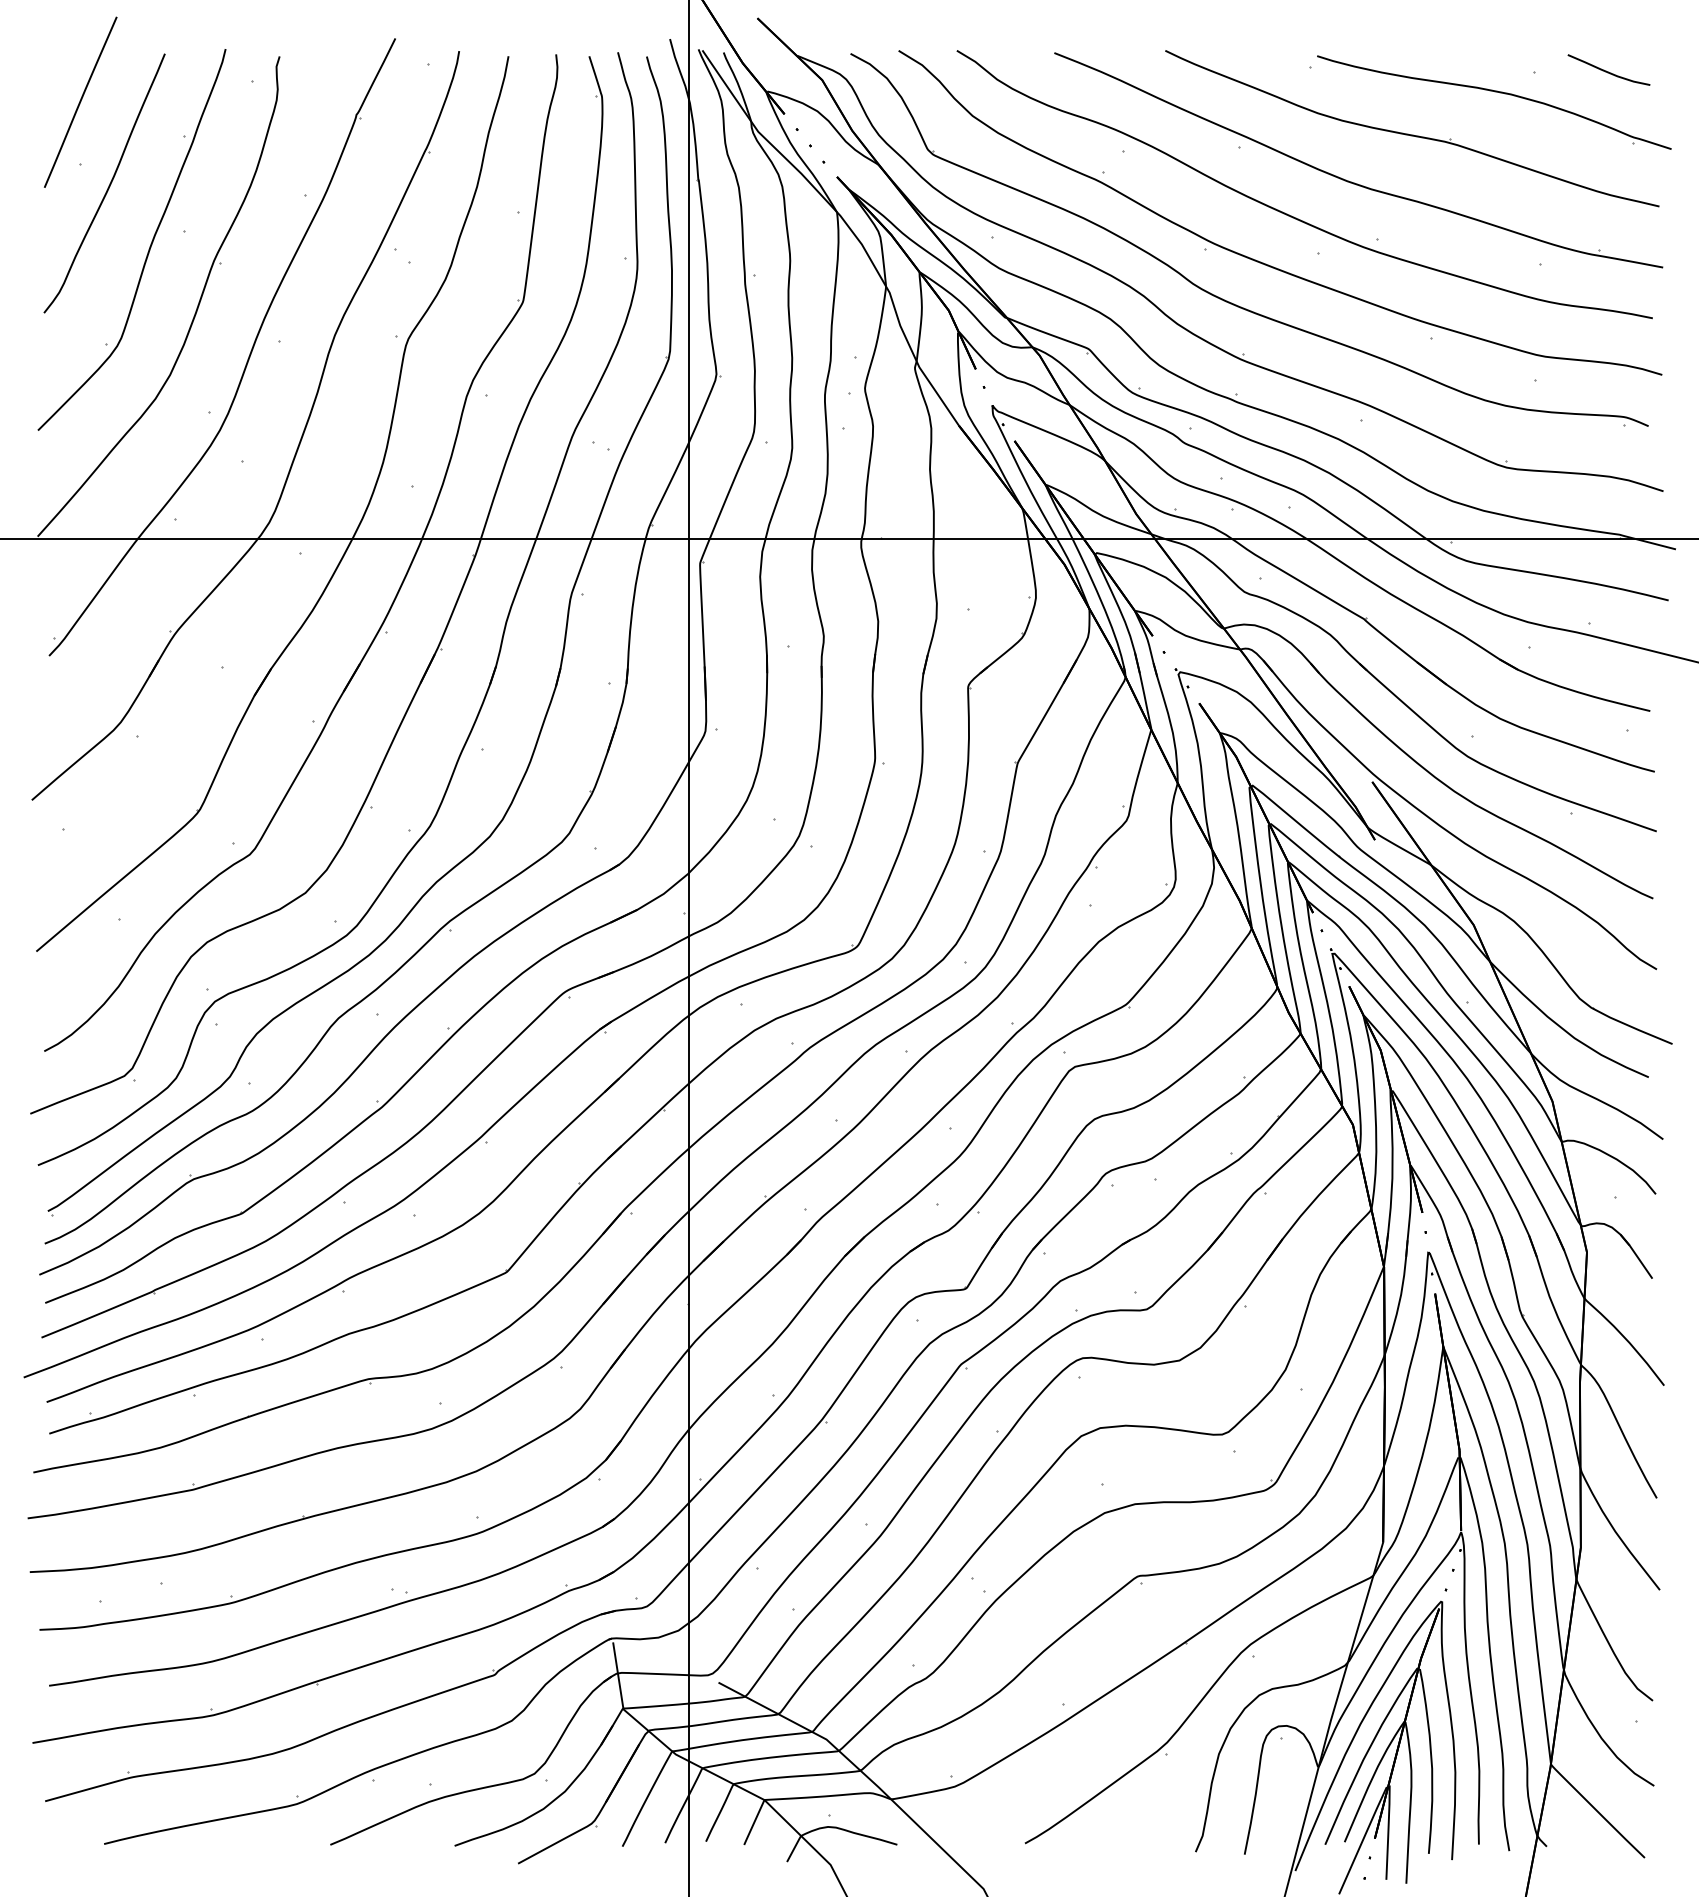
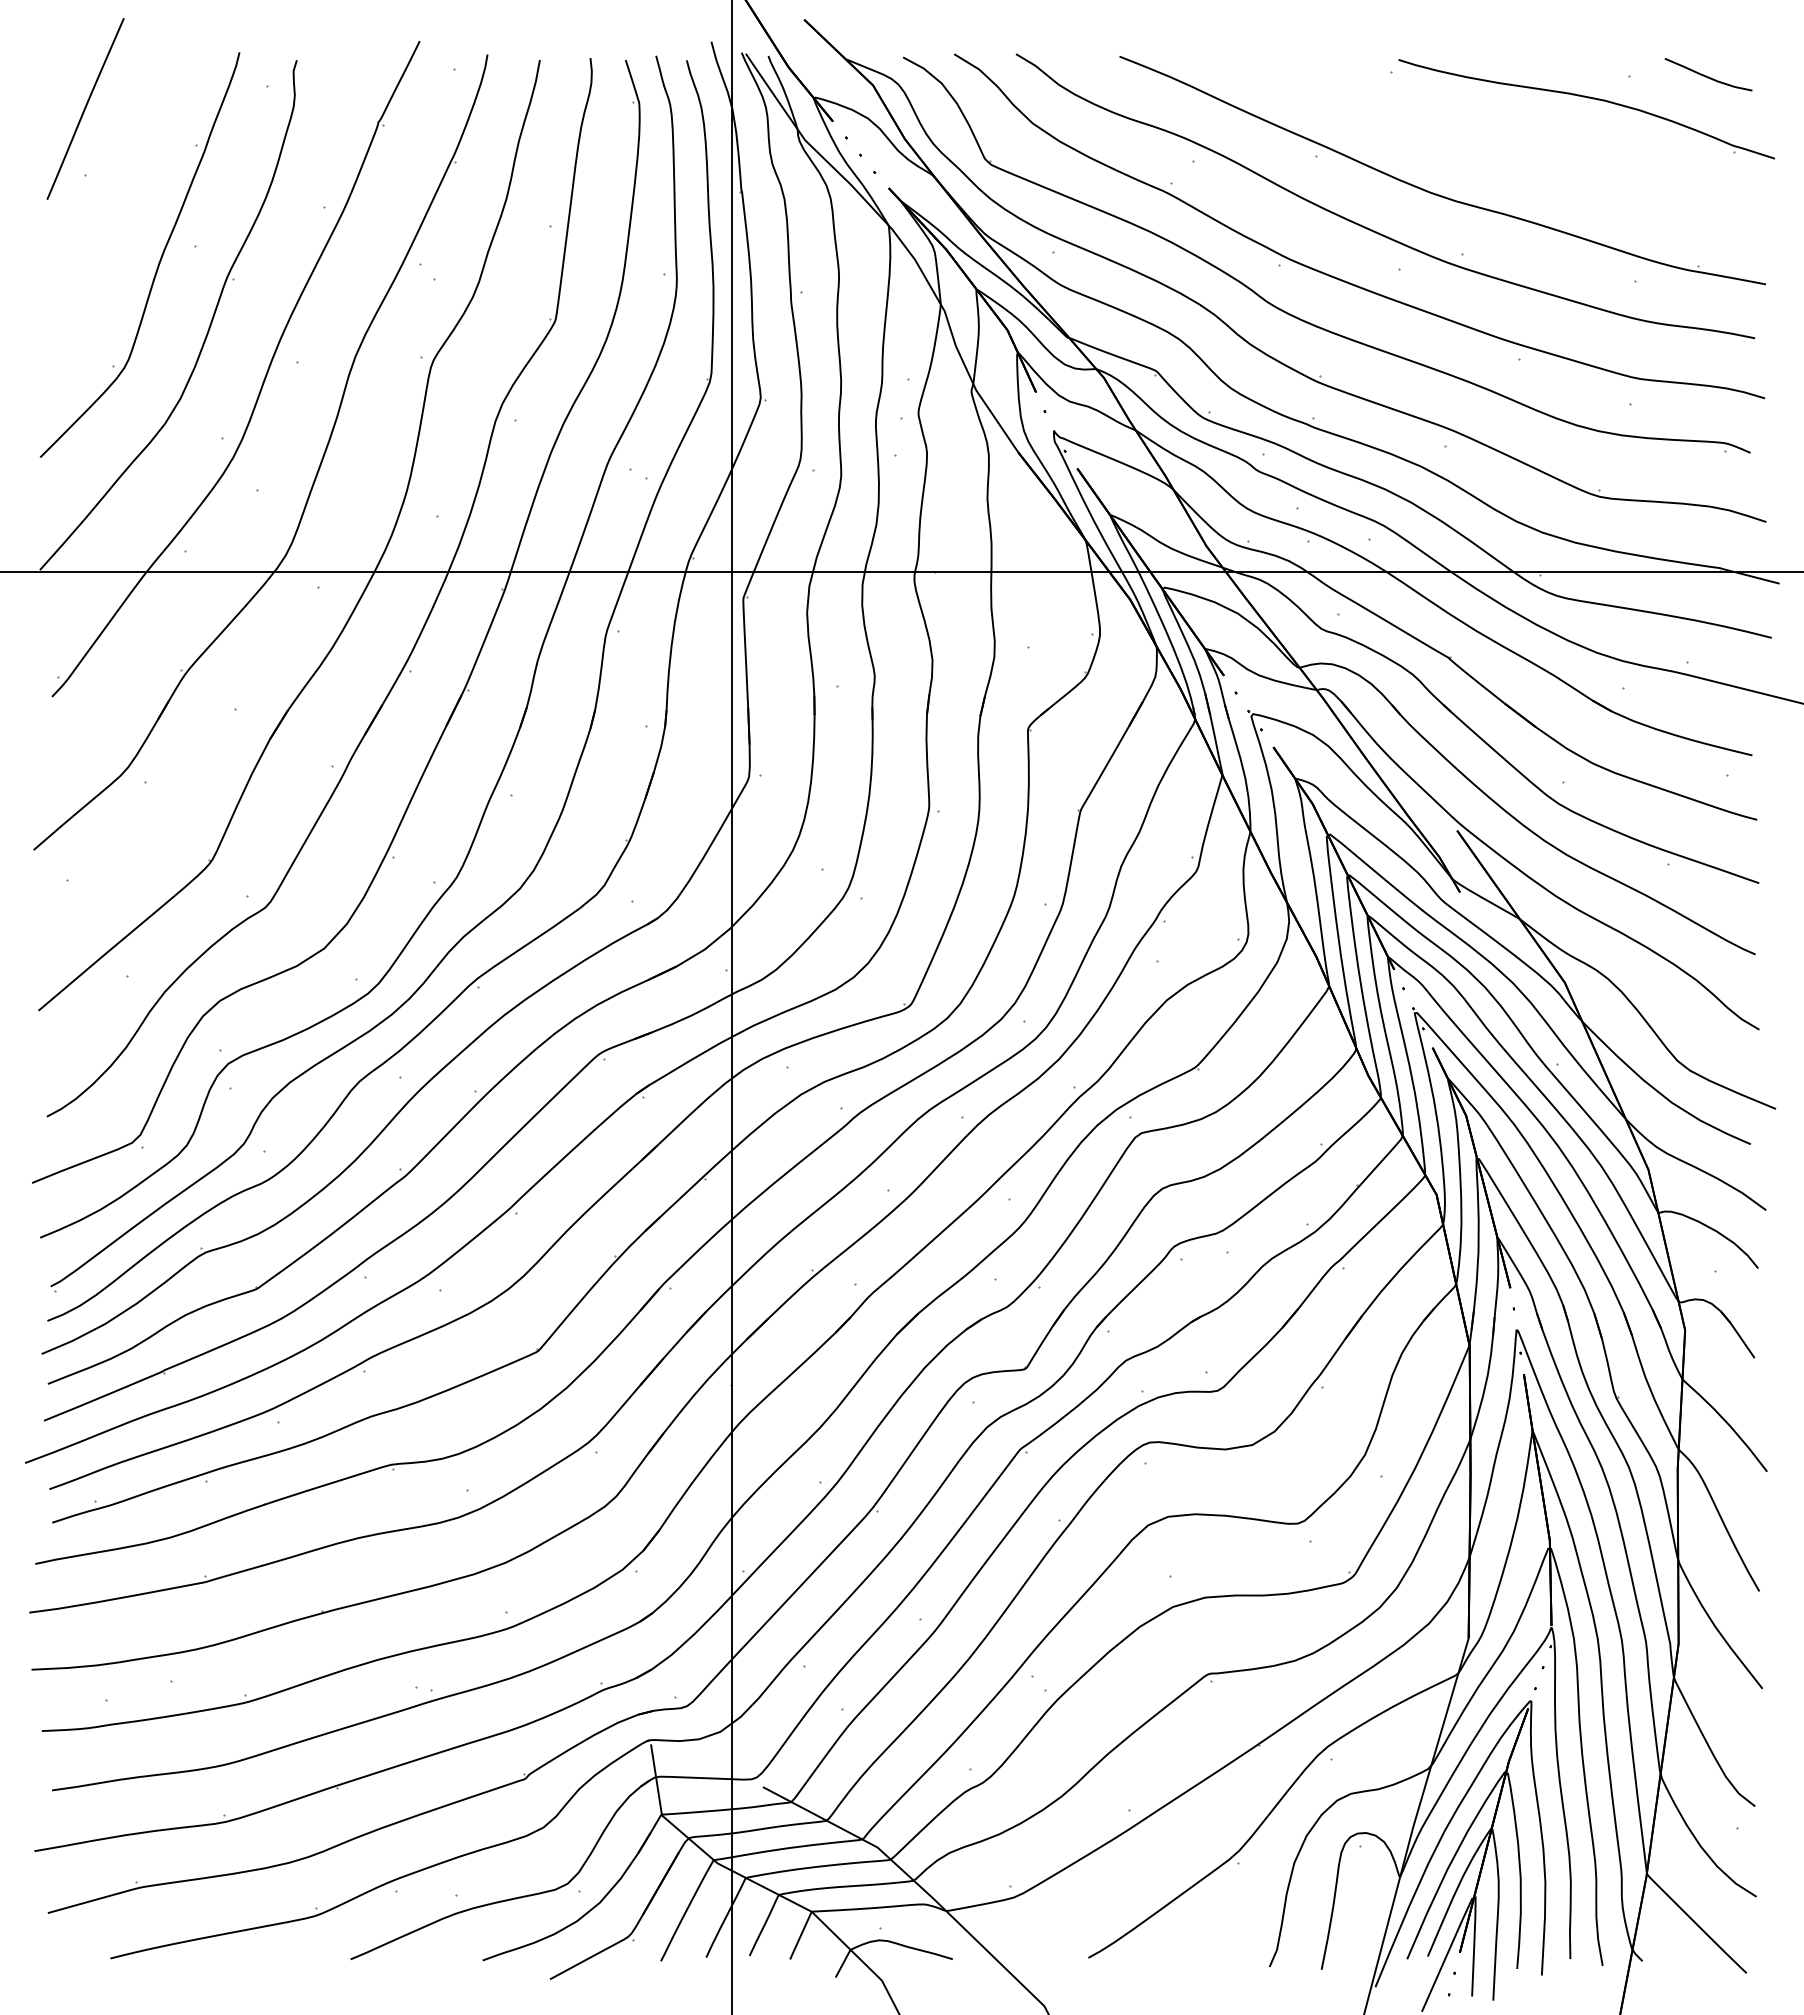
part: (1410, 133) -> (1497, 142), removed
curve: (108, 184) -> (115, 196), removed

